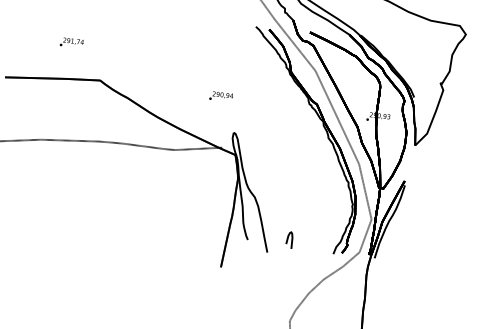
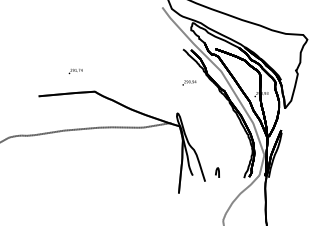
text: (221, 95) -> (189, 82), moved

